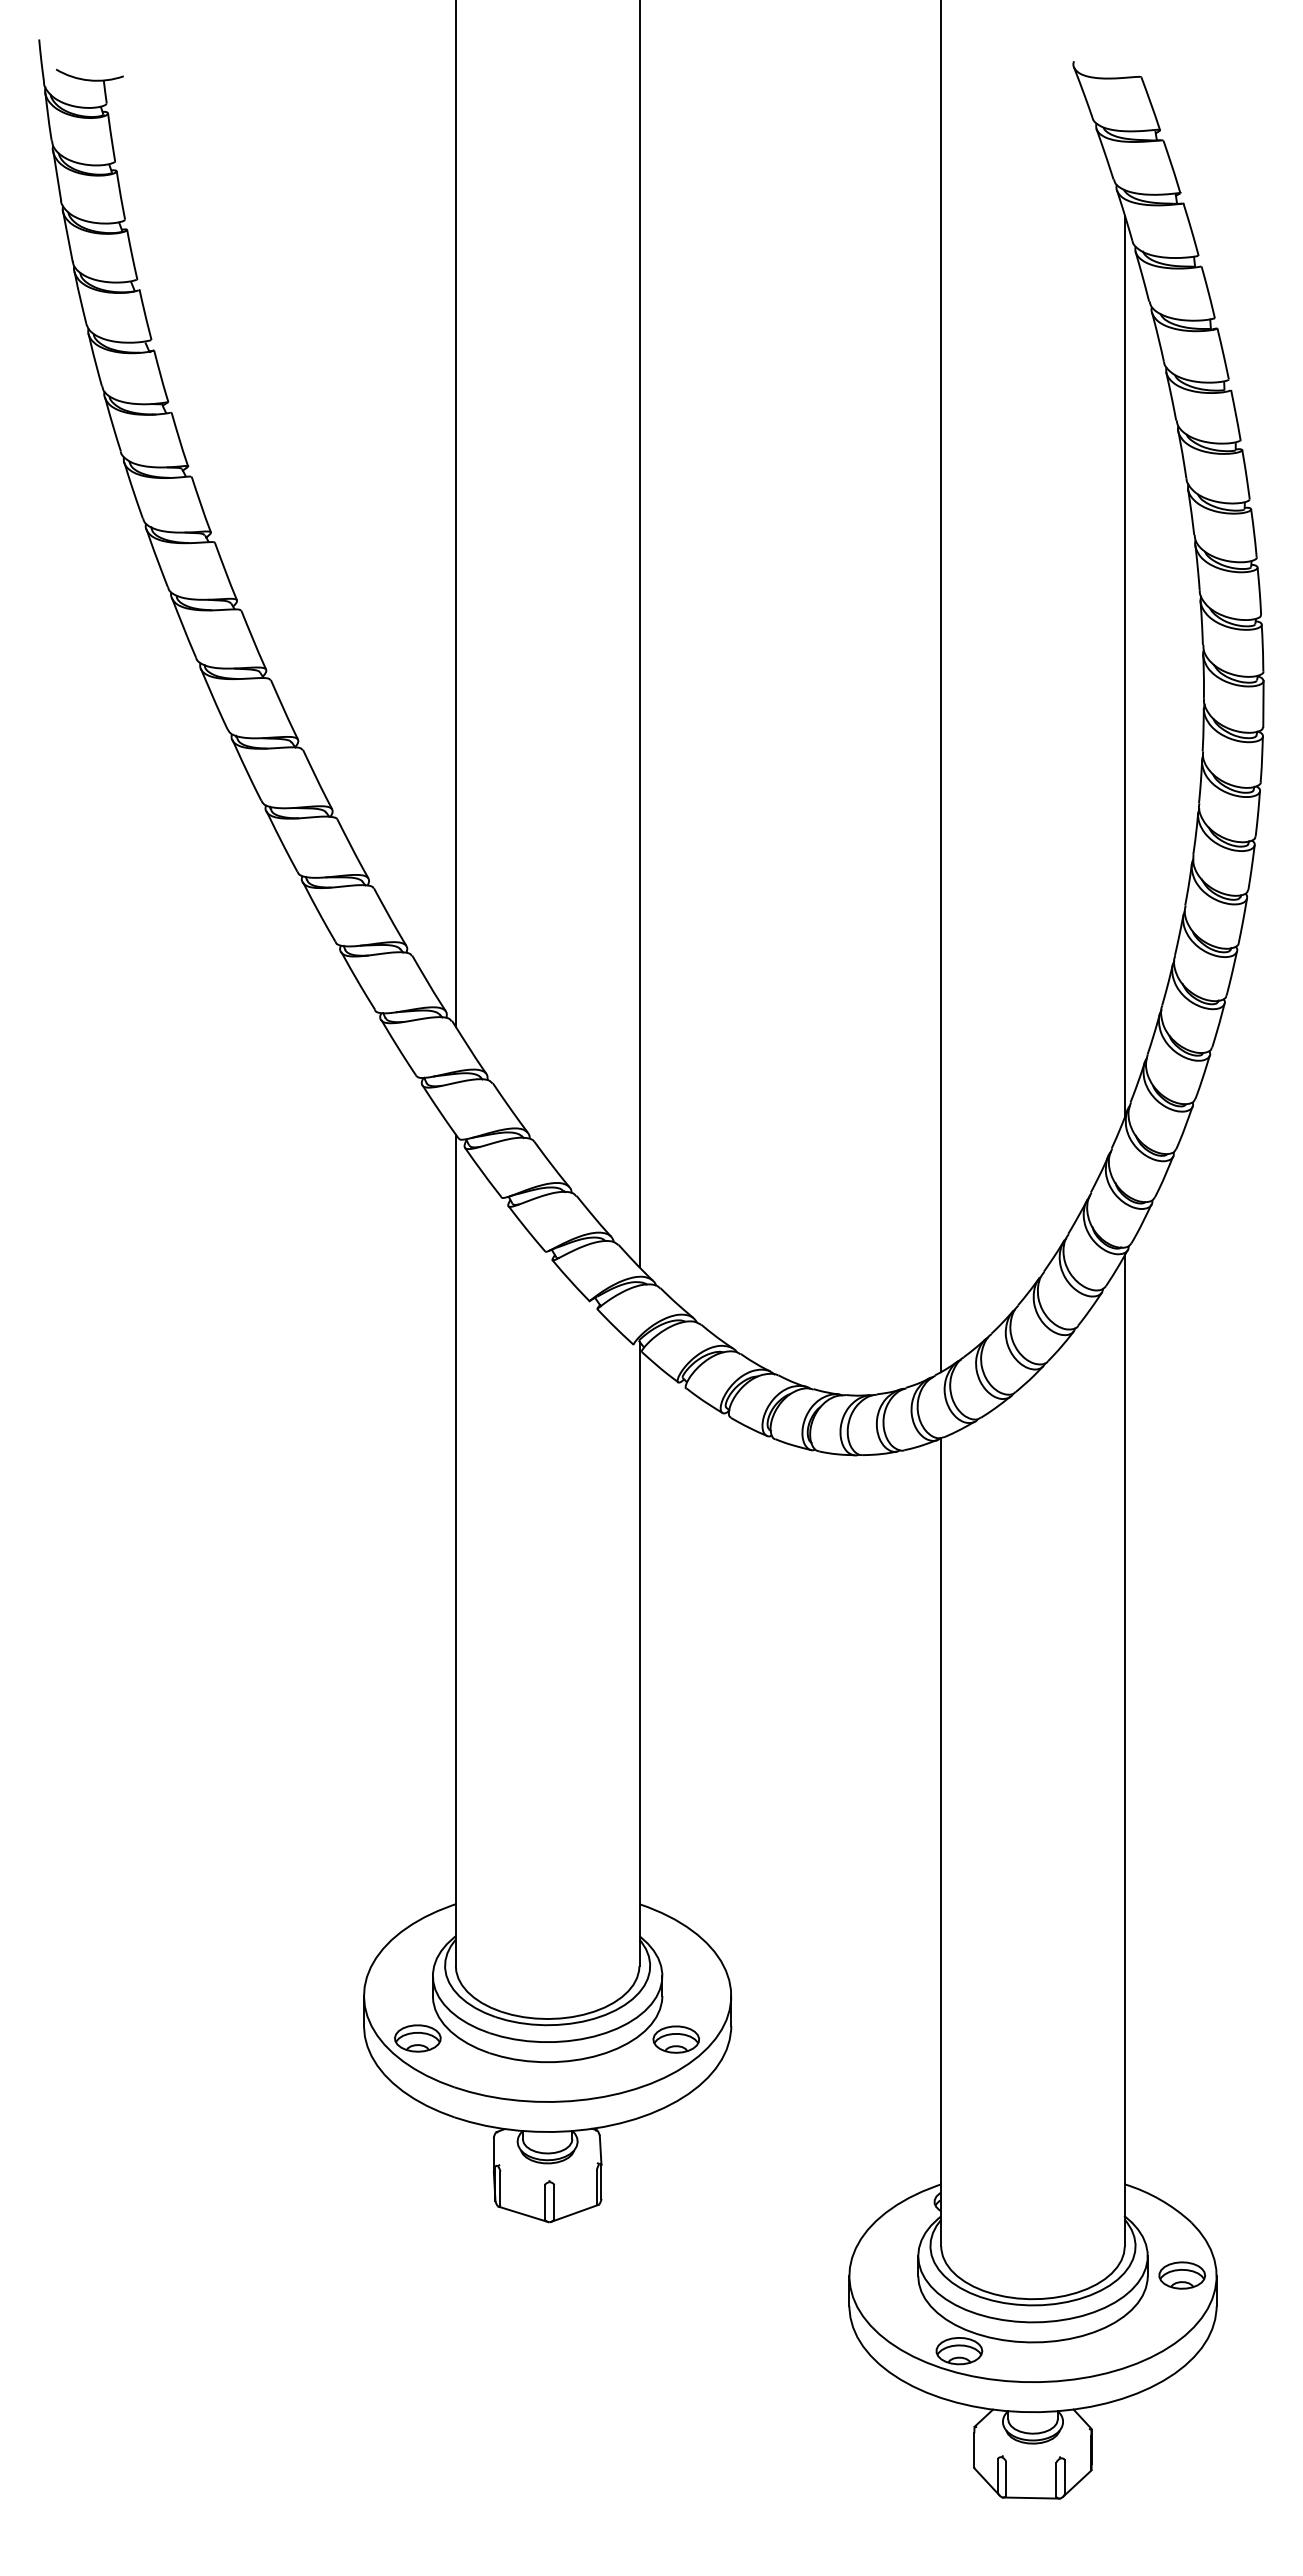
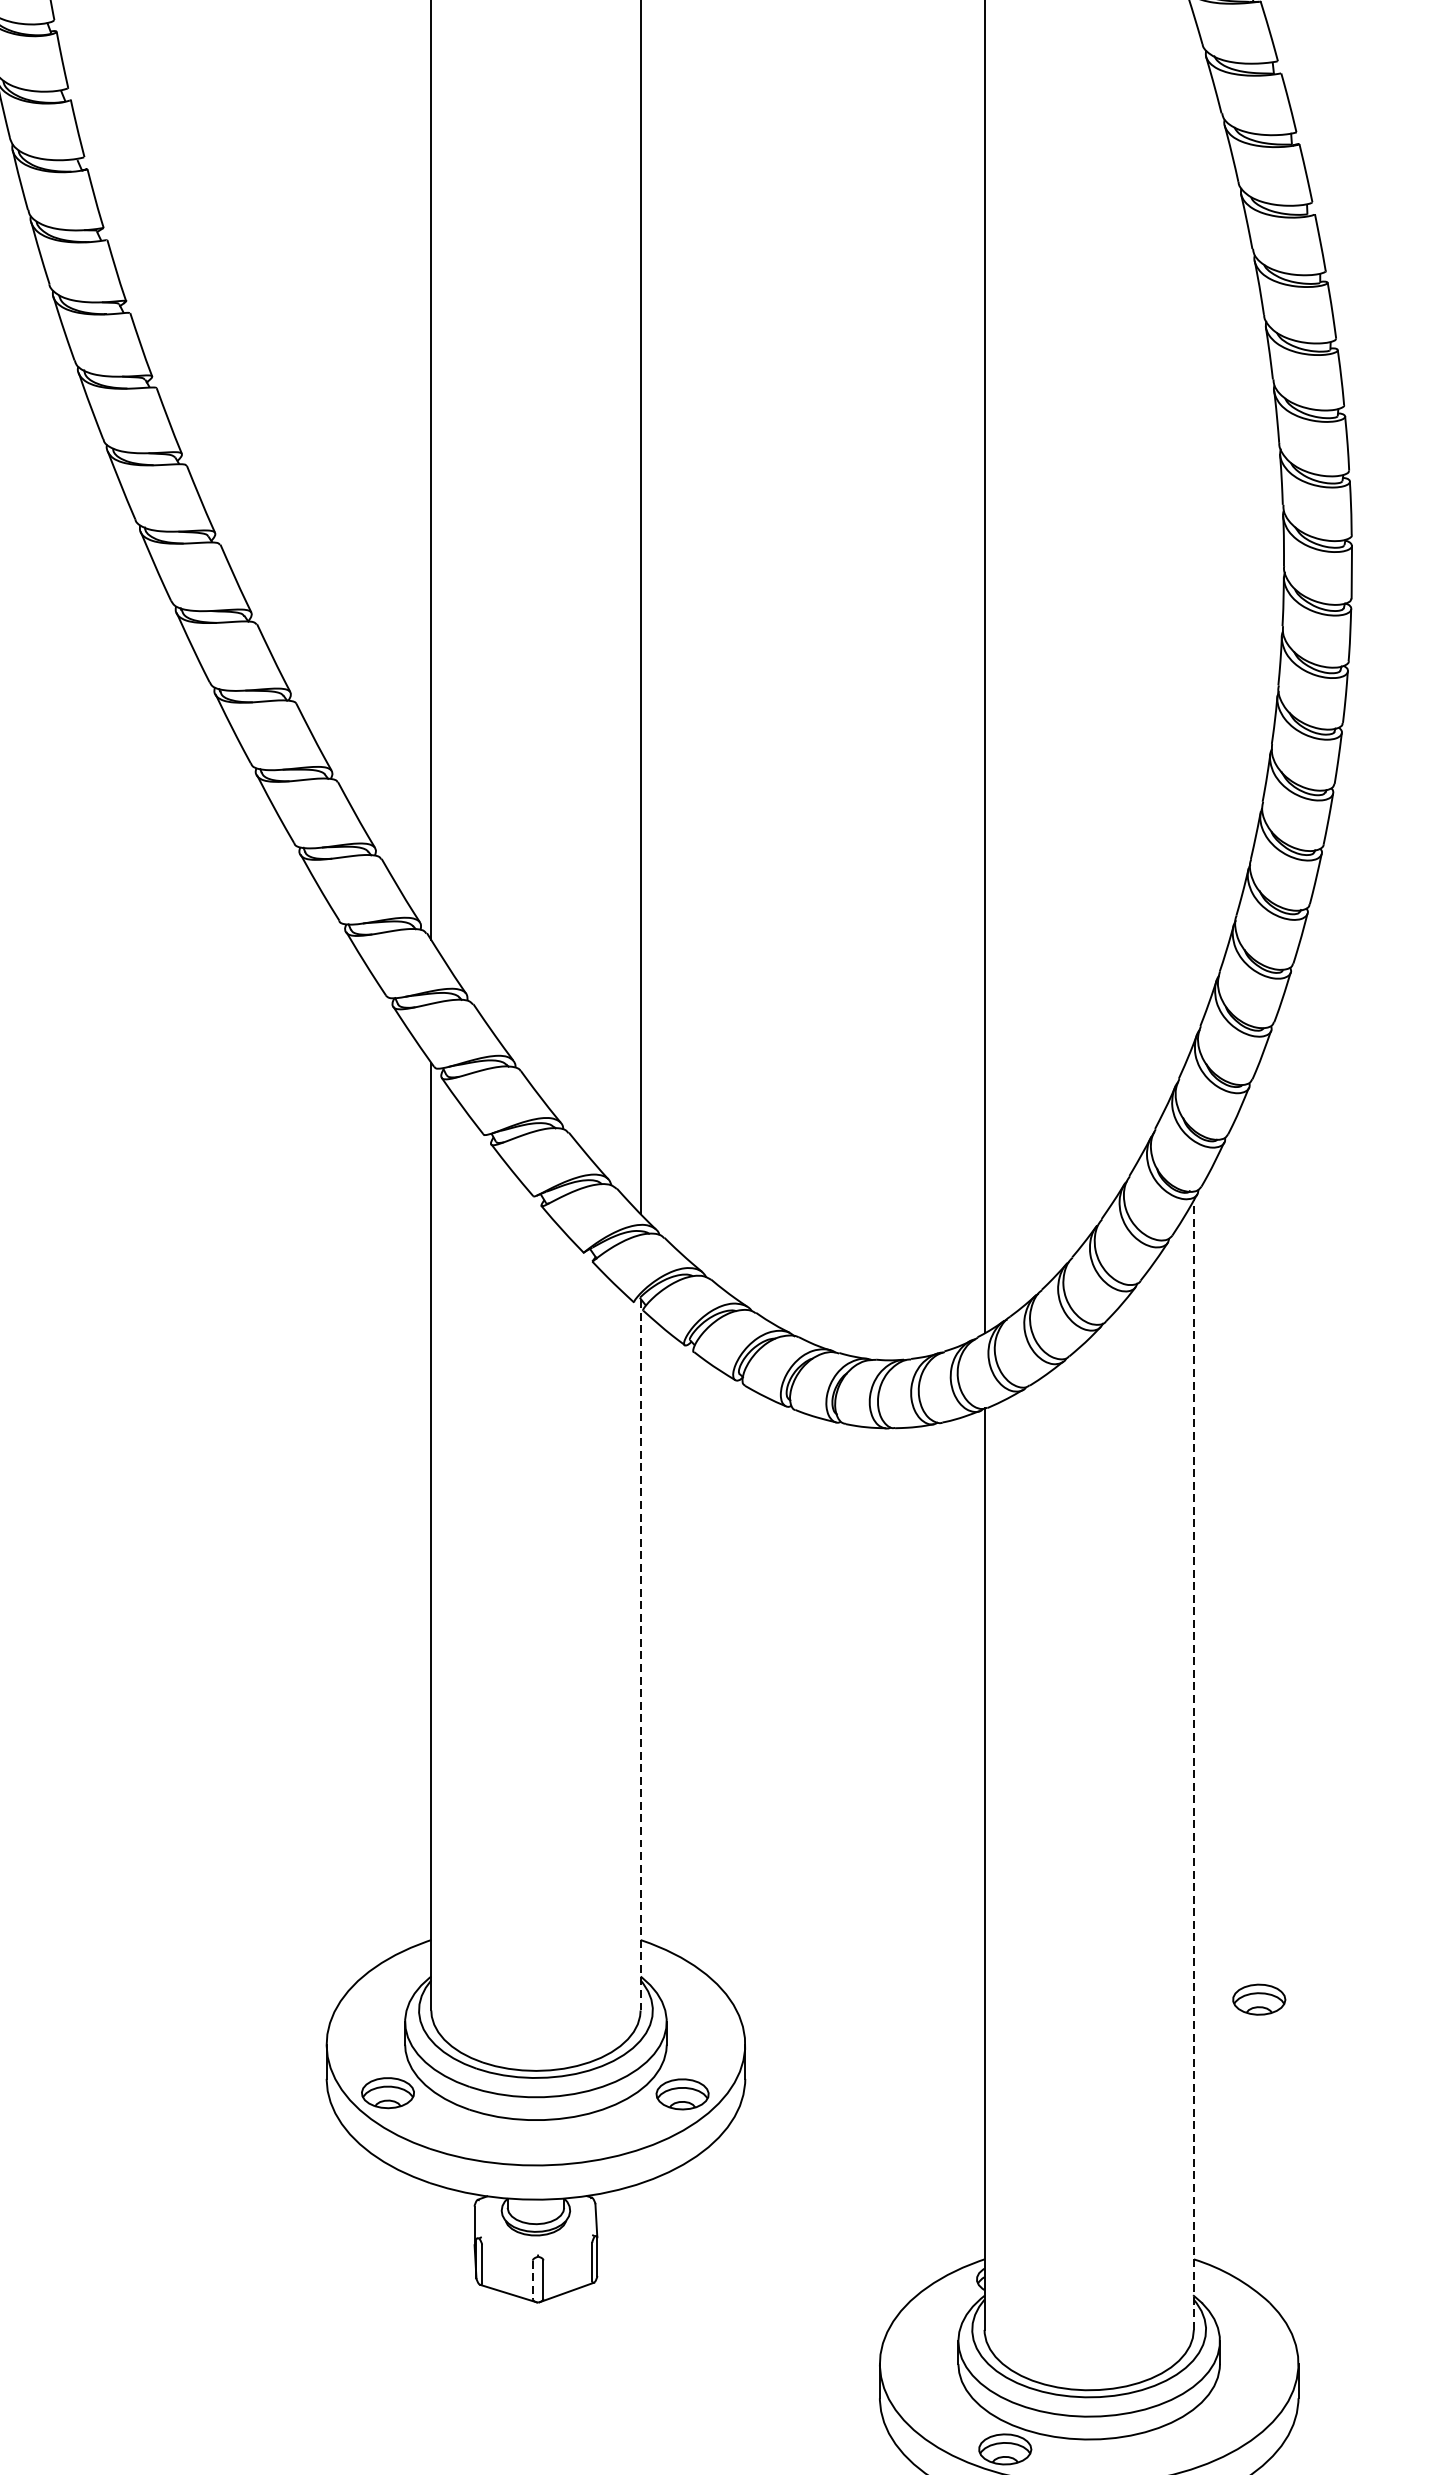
line: (1124, 666) -> (1193, 529), removed
line: (639, 1653) -> (640, 1654), solid -> dashed
line: (1124, 1750) -> (1193, 1764), solid -> dashed
line: (544, 2202) -> (532, 2280), solid -> dashed
part: (1182, 2275) -> (1259, 1999), moved

